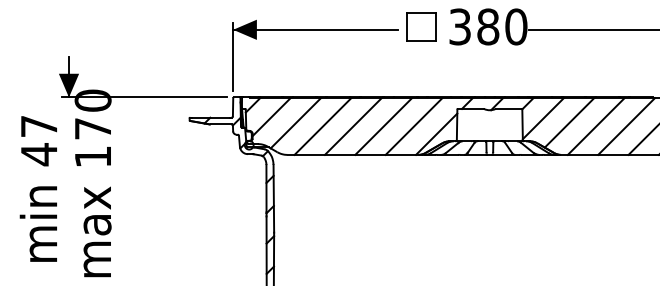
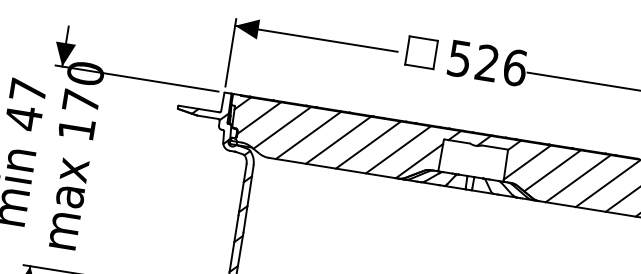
text: (488, 26) -> (487, 62), 380 -> 526

